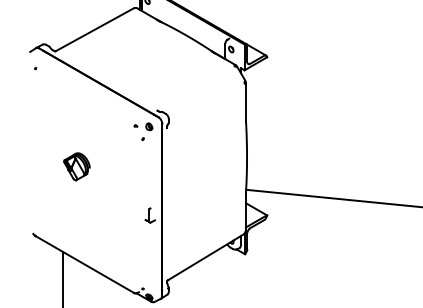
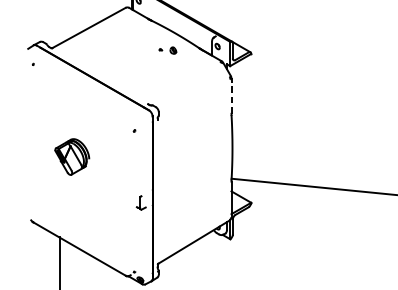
line: (246, 101) -> (231, 95), solid -> dashed
part: (143, 126) -> (167, 50), moved
part: (76, 166) -> (71, 156), size x1.4

